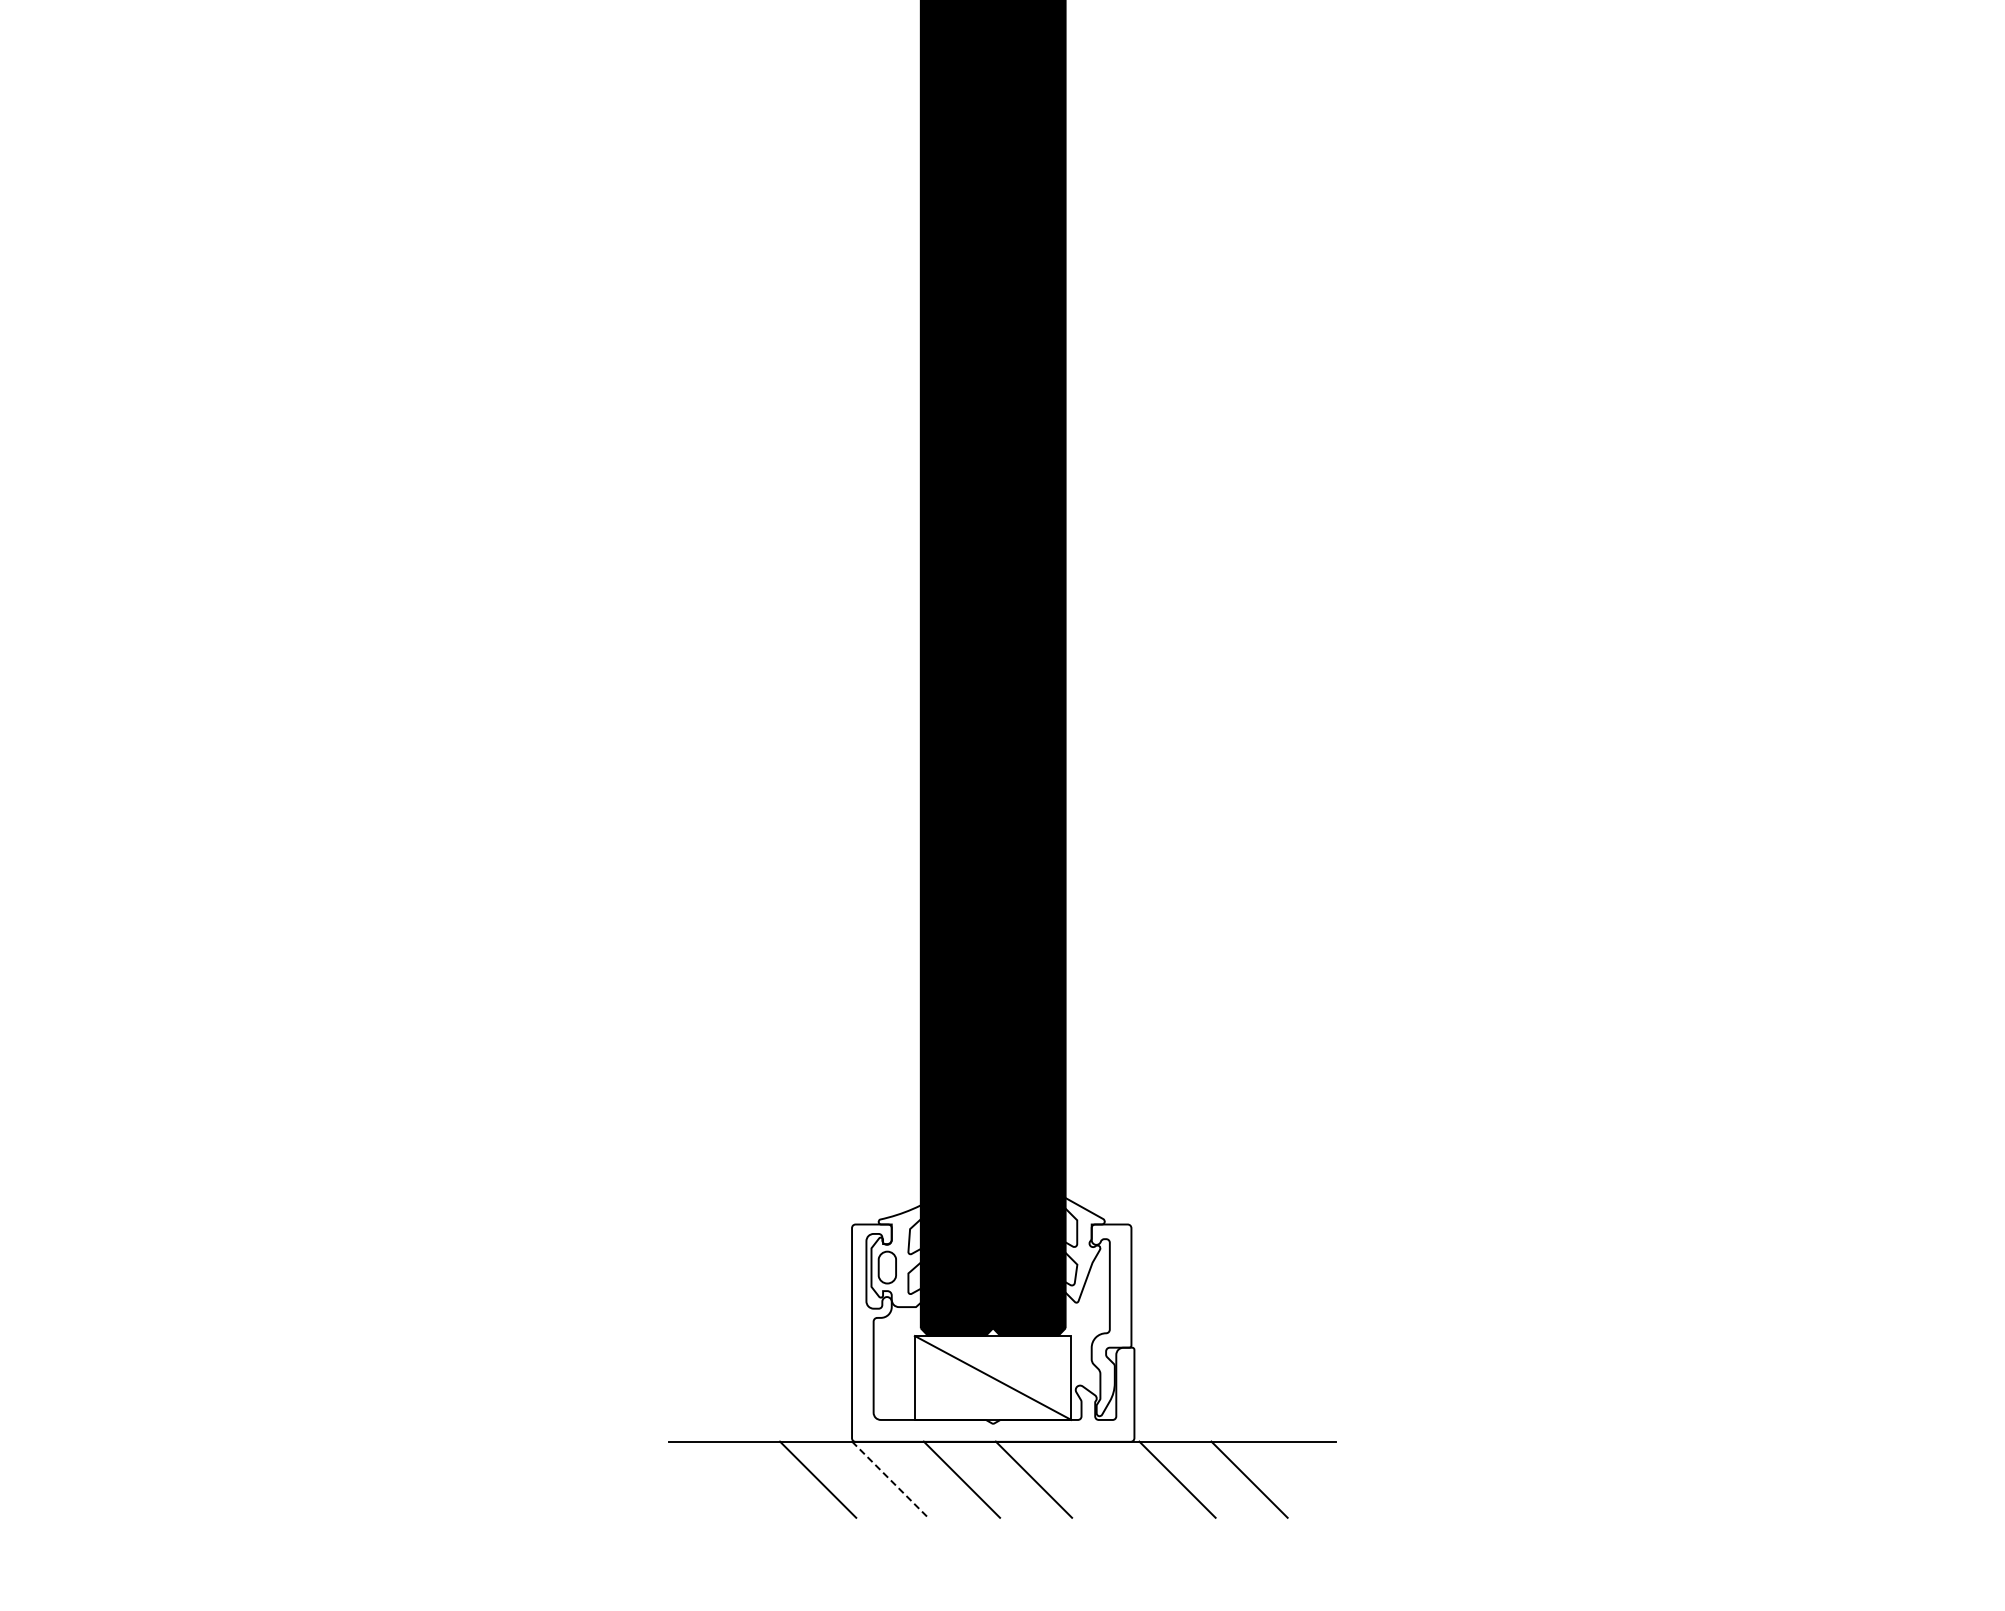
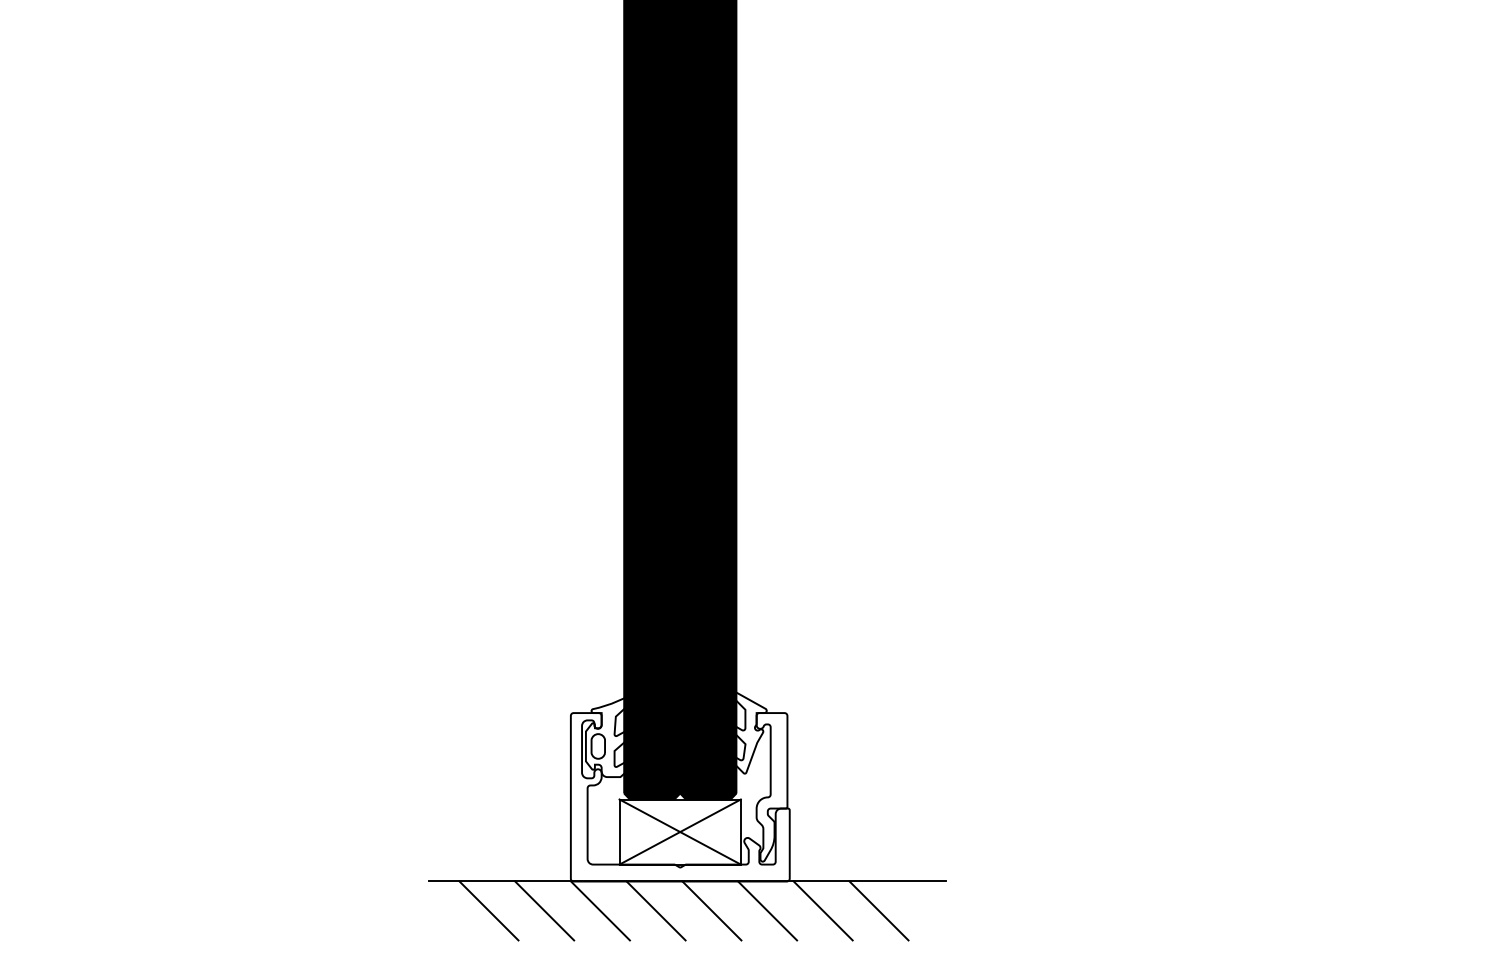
line: (992, 1377) -> (679, 831), added
line: (746, 1479) -> (489, 910), added
line: (890, 1479) -> (600, 910), dashed -> solid
line: (1105, 1479) -> (767, 910), added

